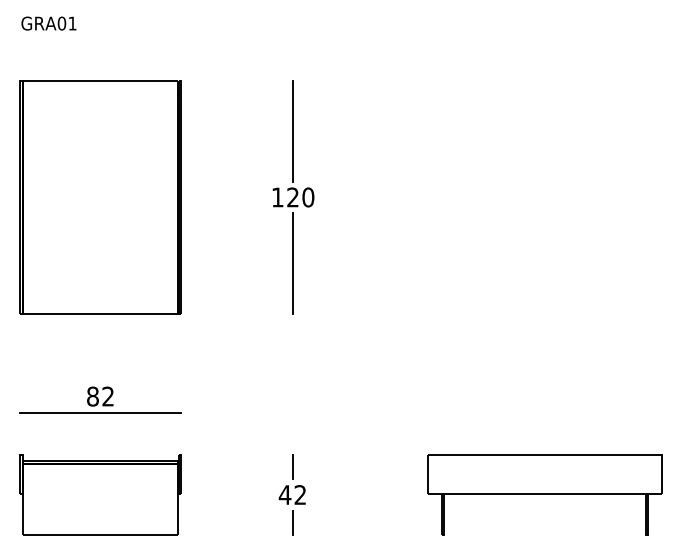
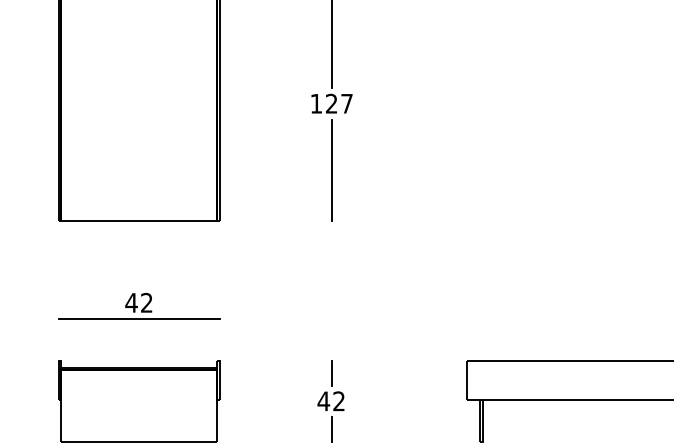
text: (308, 197) -> (347, 103), 120 -> 127
text: (92, 396) -> (131, 302), 82 -> 42

